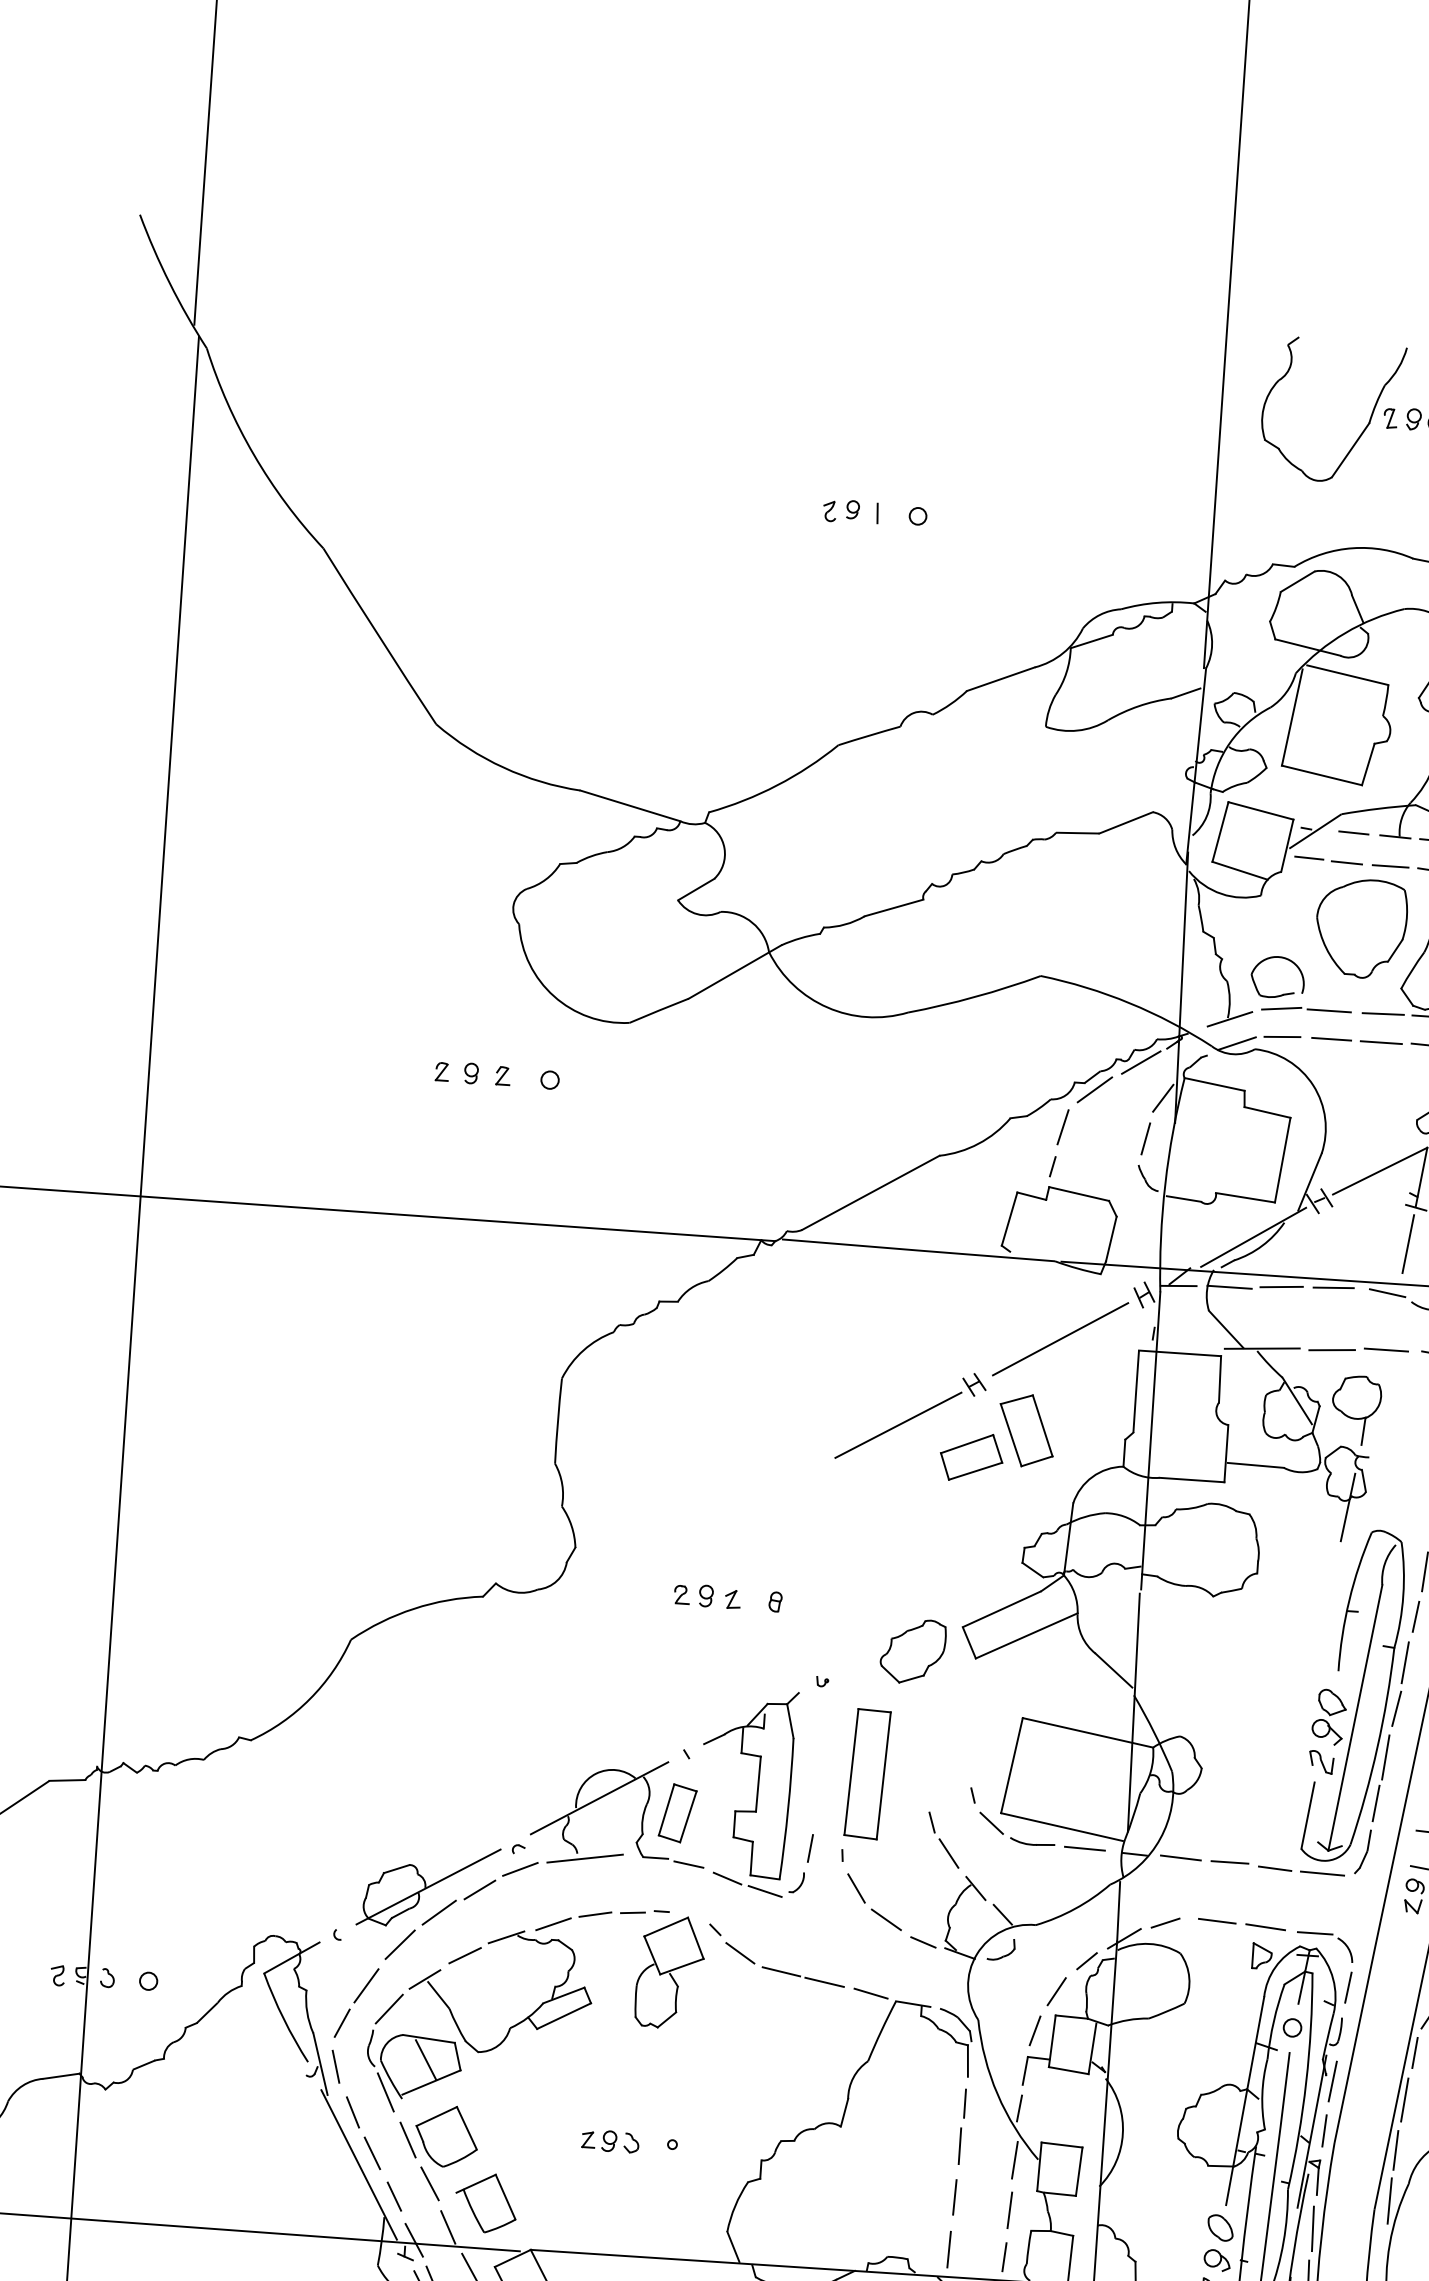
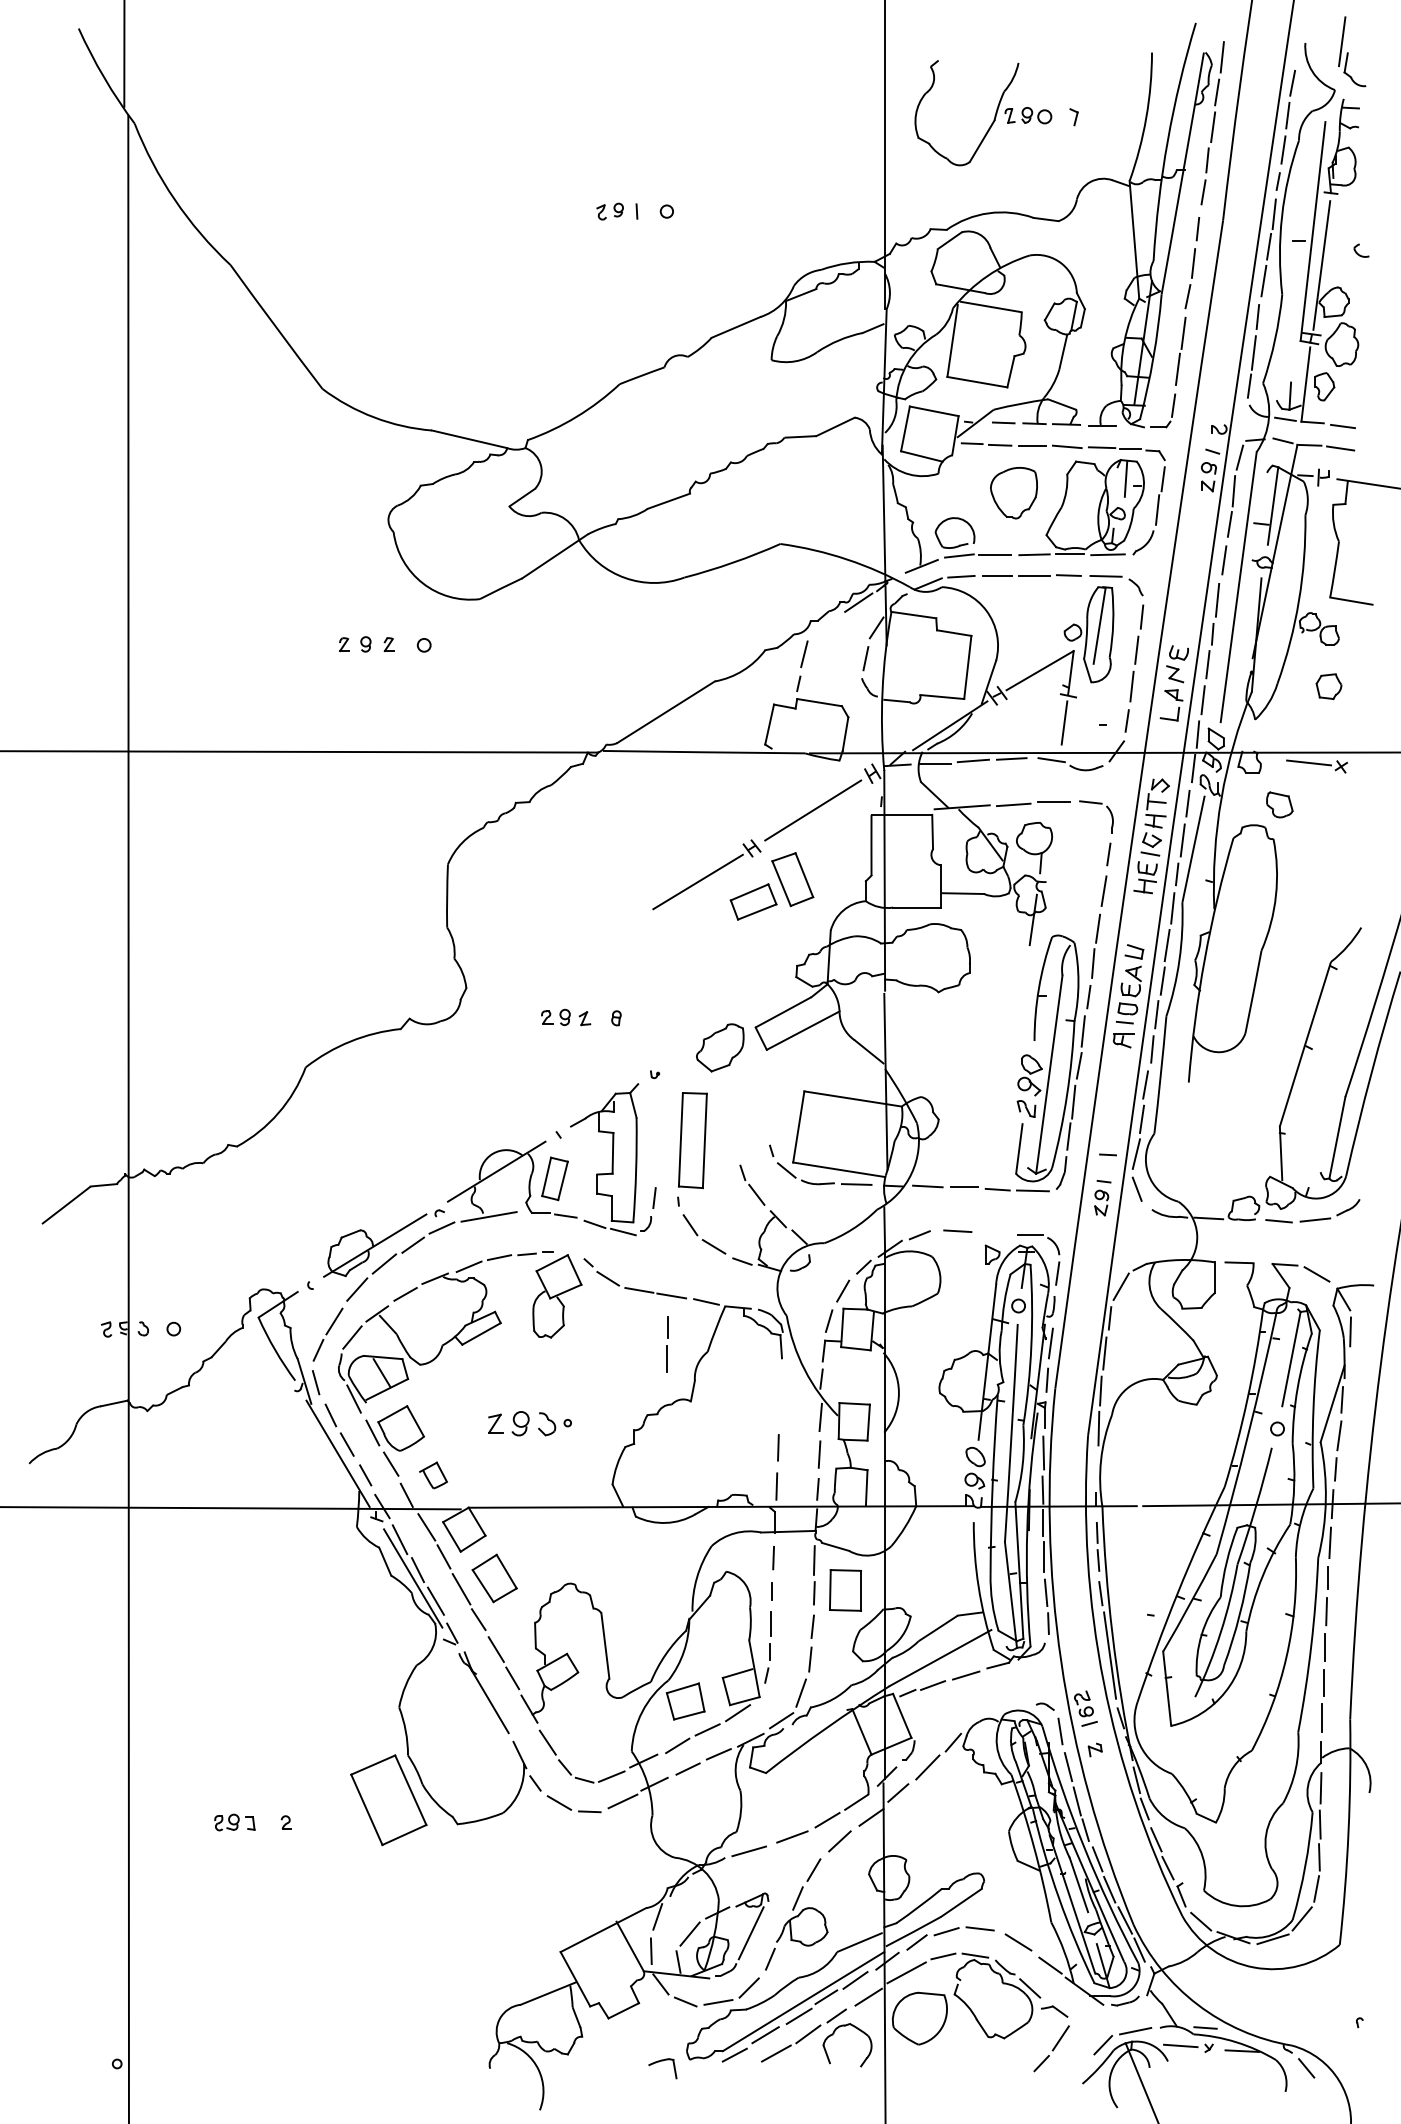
part: (1360, 929) -> (1013, 493), size x0.7
line: (1094, 1090) -> (825, 625), removed
line: (1265, 1927) -> (993, 1233), removed
line: (962, 2128) -> (667, 1345), moved
part: (609, 2140) -> (521, 1423), size x1.6
part: (486, 2203) -> (433, 1475), size x0.6

